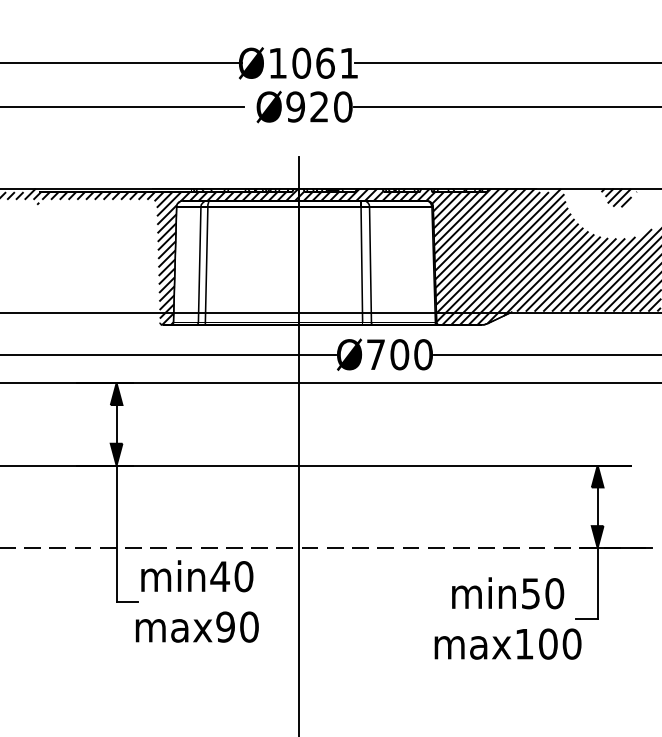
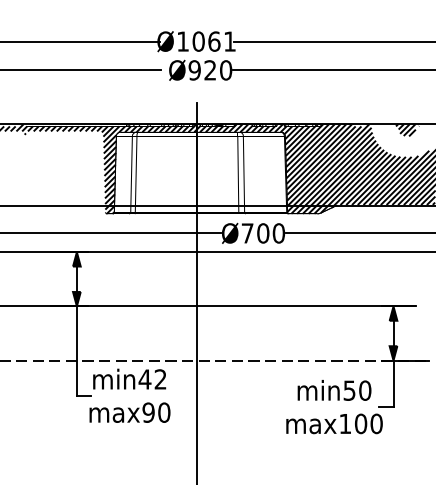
text: (243, 576) -> (160, 379), min40 -> min42

